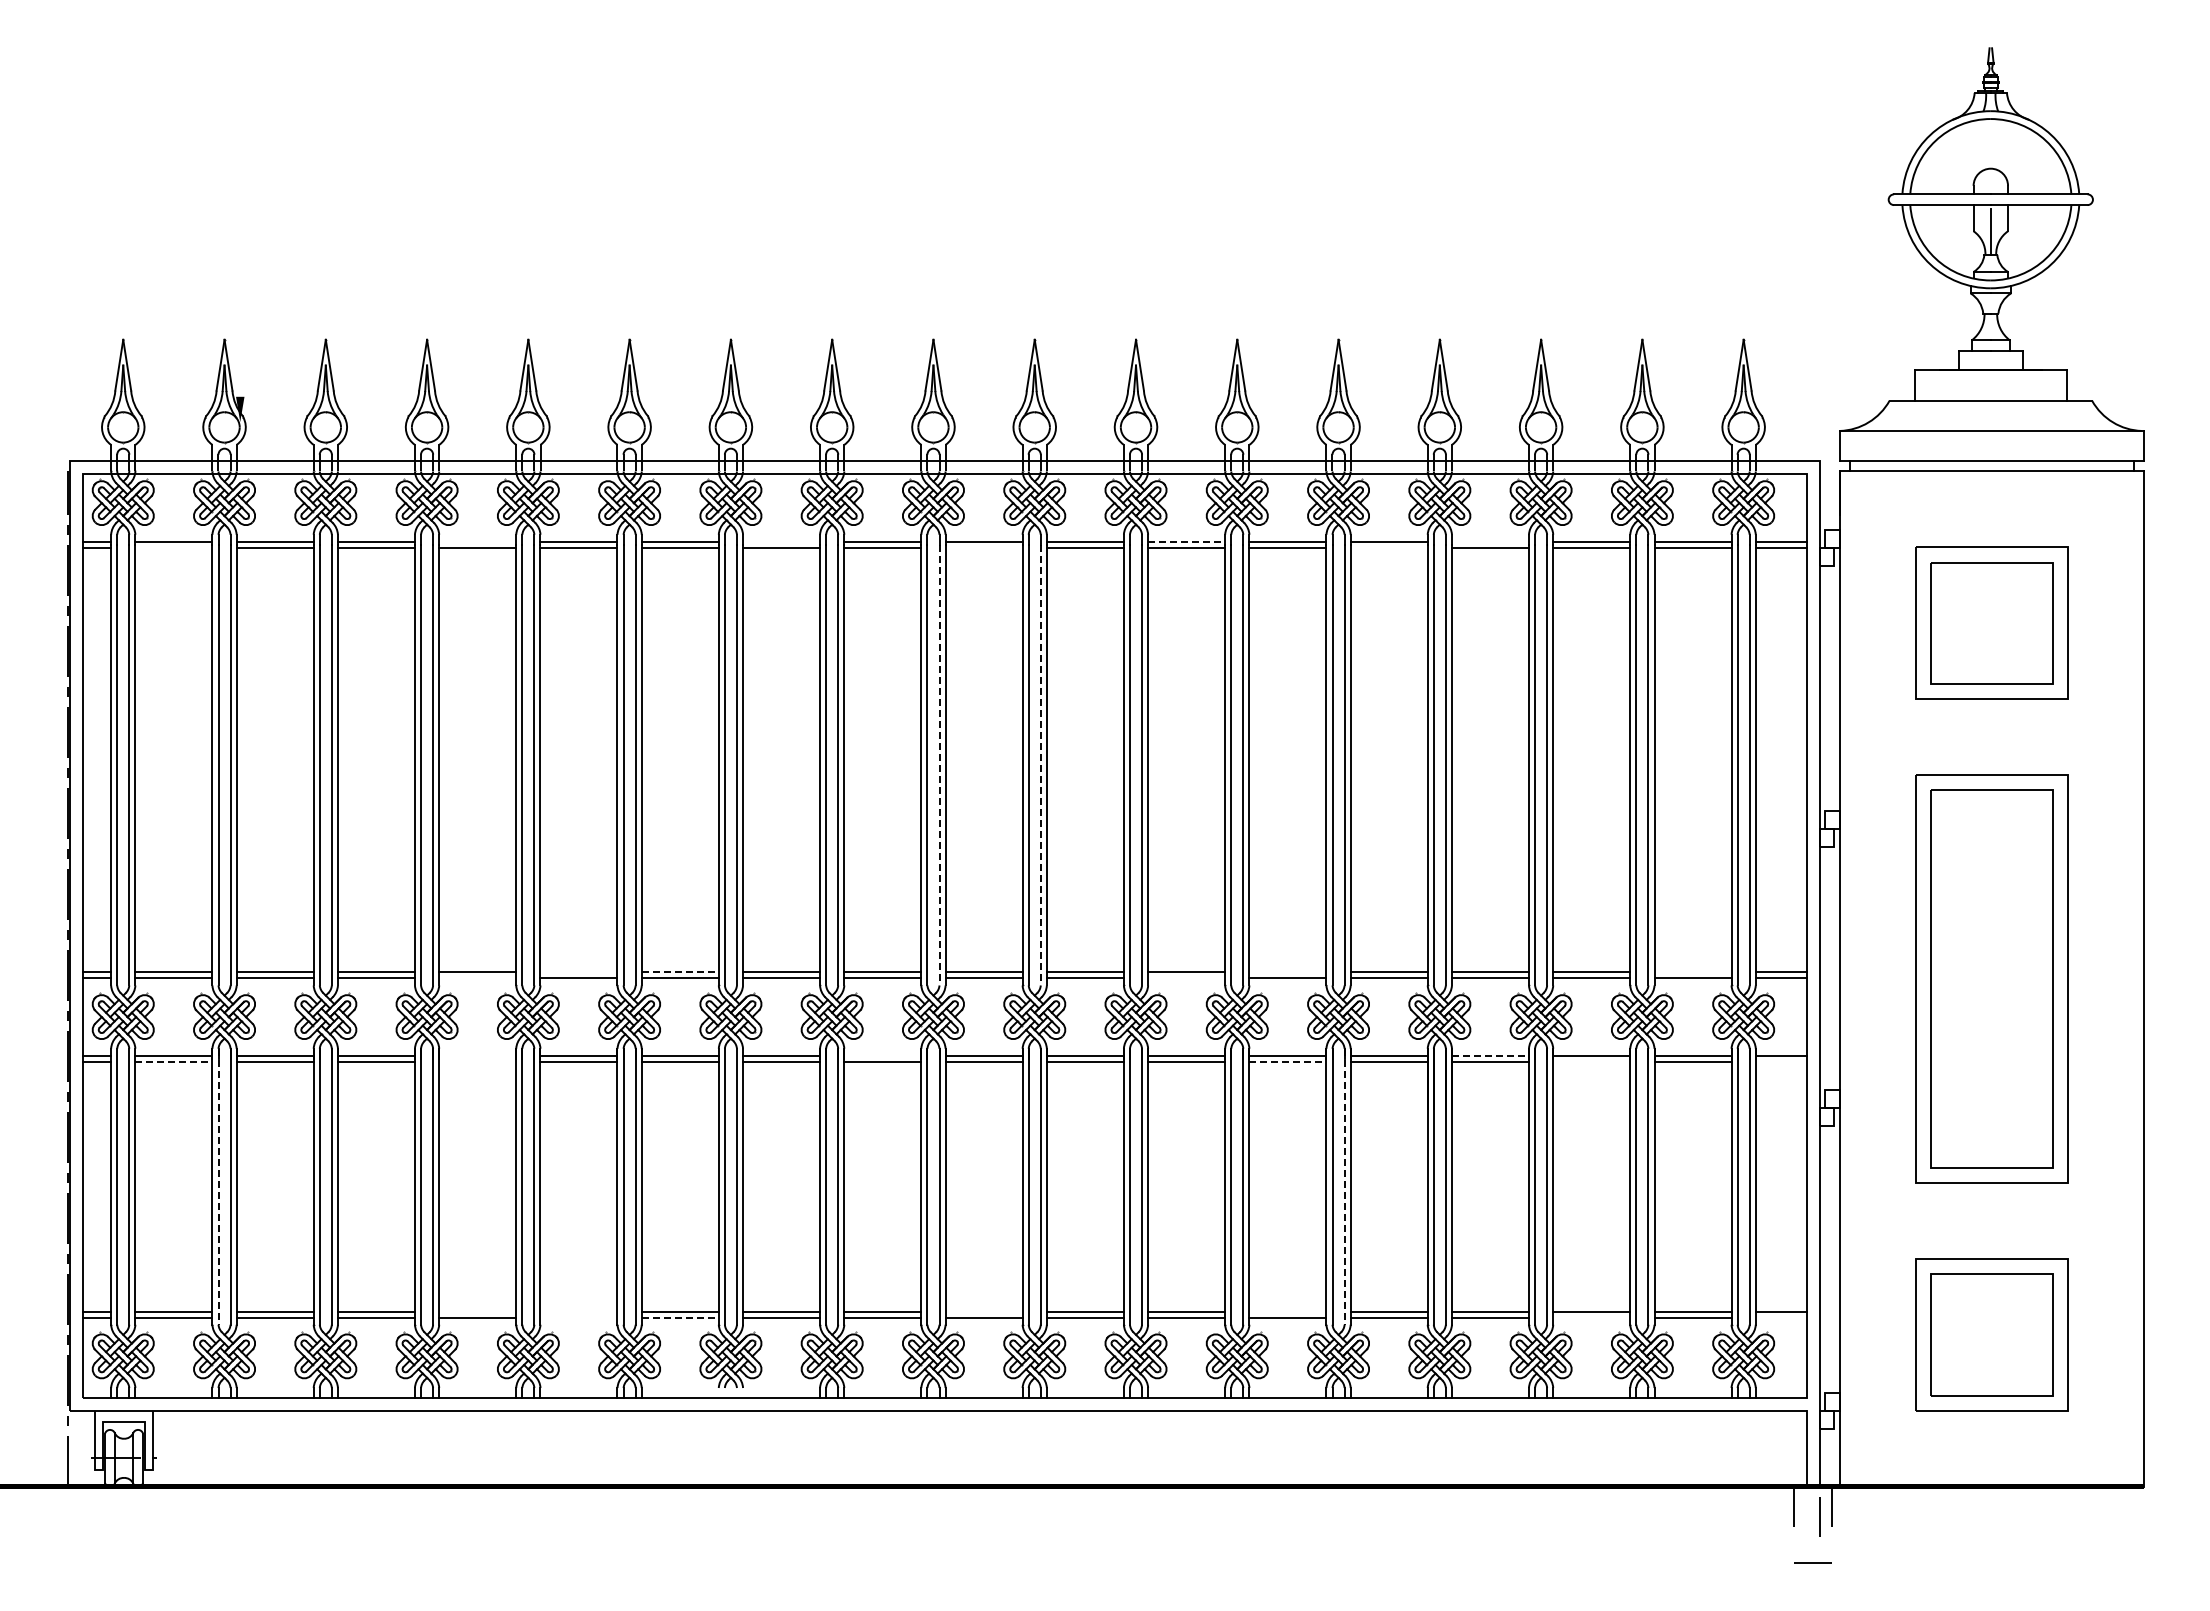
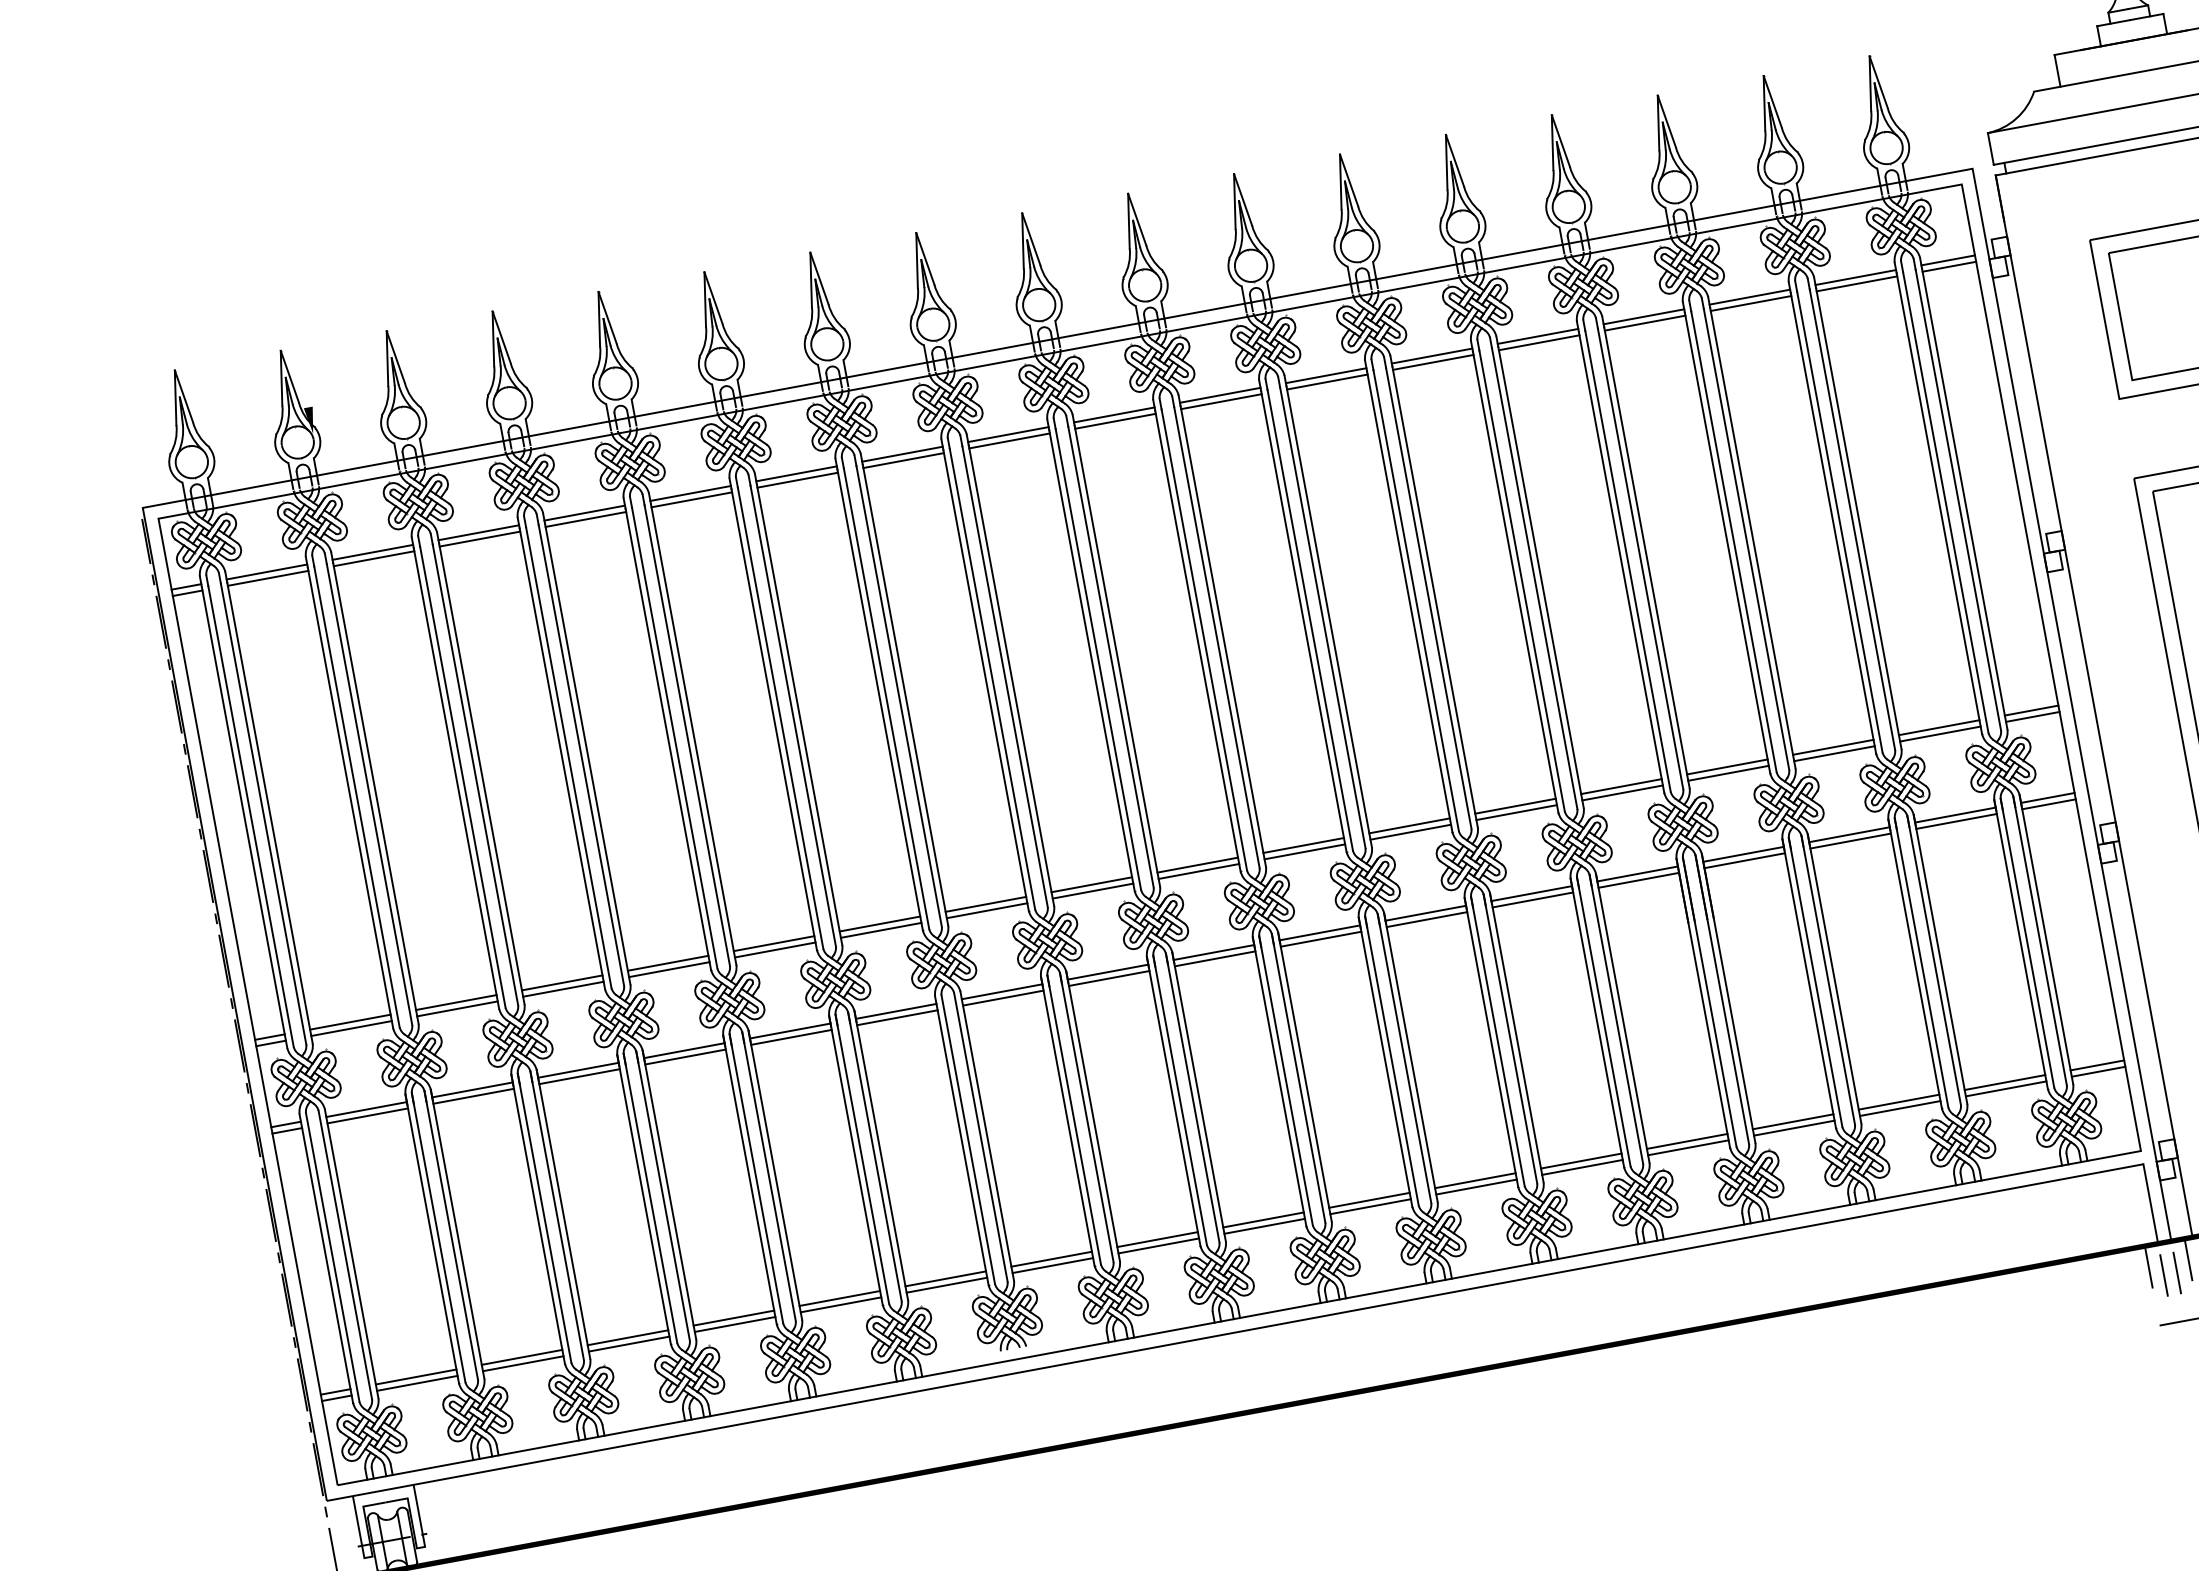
line: (477, 541) -> (584, 512), added
line: (781, 541) -> (902, 453), added
line: (1186, 541) -> (1325, 375), dashed -> solid
line: (1489, 541) -> (1642, 316), added
line: (173, 547) -> (267, 577), added
line: (983, 547) -> (1114, 420), added
line: (1388, 547) -> (1538, 342), added
line: (939, 765) -> (1111, 657), dashed -> solid
line: (1040, 765) -> (1216, 637), dashed -> solid
line: (578, 972) -> (773, 943), added
line: (680, 972) -> (880, 924), dashed -> solid
line: (1287, 972) -> (1515, 806), added
line: (1692, 972) -> (1938, 728), added
line: (477, 978) -> (669, 969), added
line: (1186, 978) -> (1410, 832), added
line: (477, 1055) -> (684, 1050), added
line: (882, 1055) -> (1107, 971), added
line: (1490, 1055) -> (1743, 854), dashed -> solid
line: (173, 1061) -> (367, 1115), dashed -> solid
line: (477, 1061) -> (685, 1056), added
line: (1287, 1061) -> (1532, 899), dashed -> solid
line: (1591, 1061) -> (1850, 840), added
line: (1780, 1061) -> (2048, 804), added
line: (218, 1186) -> (438, 1237), dashed -> solid
line: (1344, 1186) -> (1616, 1019), dashed -> solid
line: (477, 1311) -> (733, 1318), added
line: (578, 1311) -> (839, 1298), added
line: (983, 1311) -> (1262, 1220), added
line: (1287, 1311) -> (1580, 1161), added
line: (578, 1317) -> (840, 1304), added
line: (680, 1317) -> (947, 1285), dashed -> solid
line: (1591, 1317) -> (1899, 1108), added
line: (1780, 1317) -> (2097, 1071), added
line: (1806, 1516) -> (2163, 1274), added

